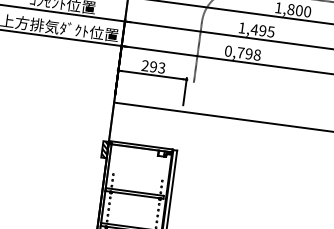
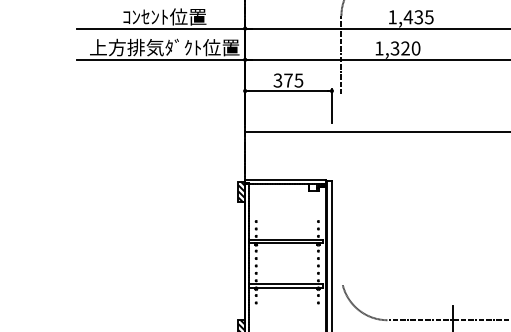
text: (262, 30) -> (418, 17), 1,495 -> 1,435
text: (242, 53) -> (397, 48), 0,798 -> 1,320
text: (153, 66) -> (288, 80), 293 -> 375

